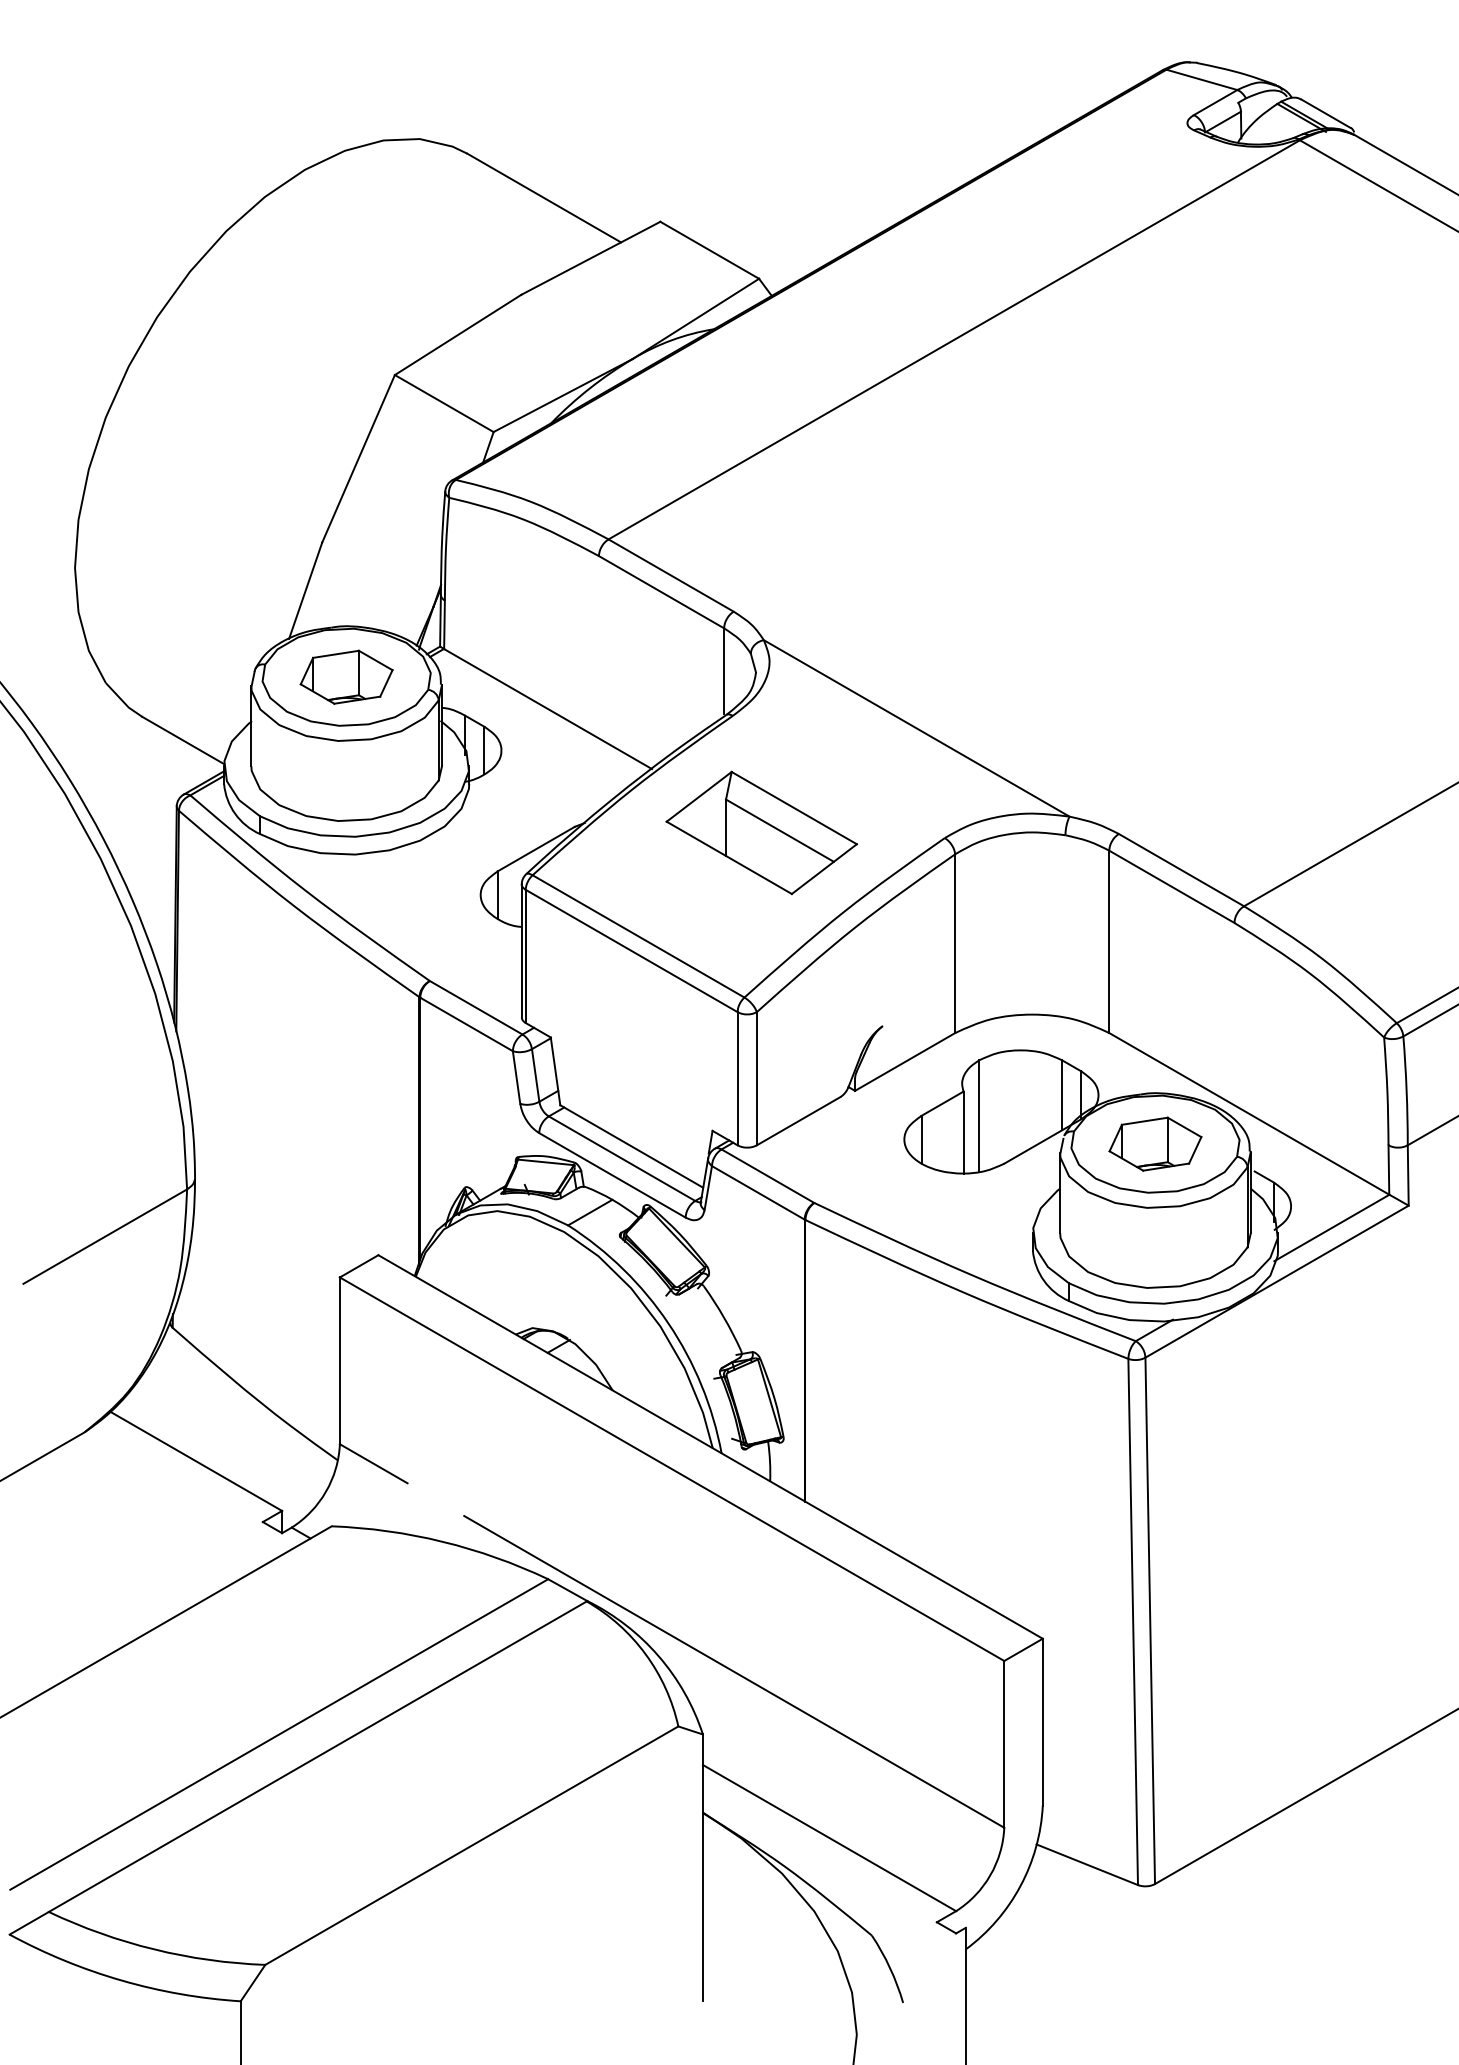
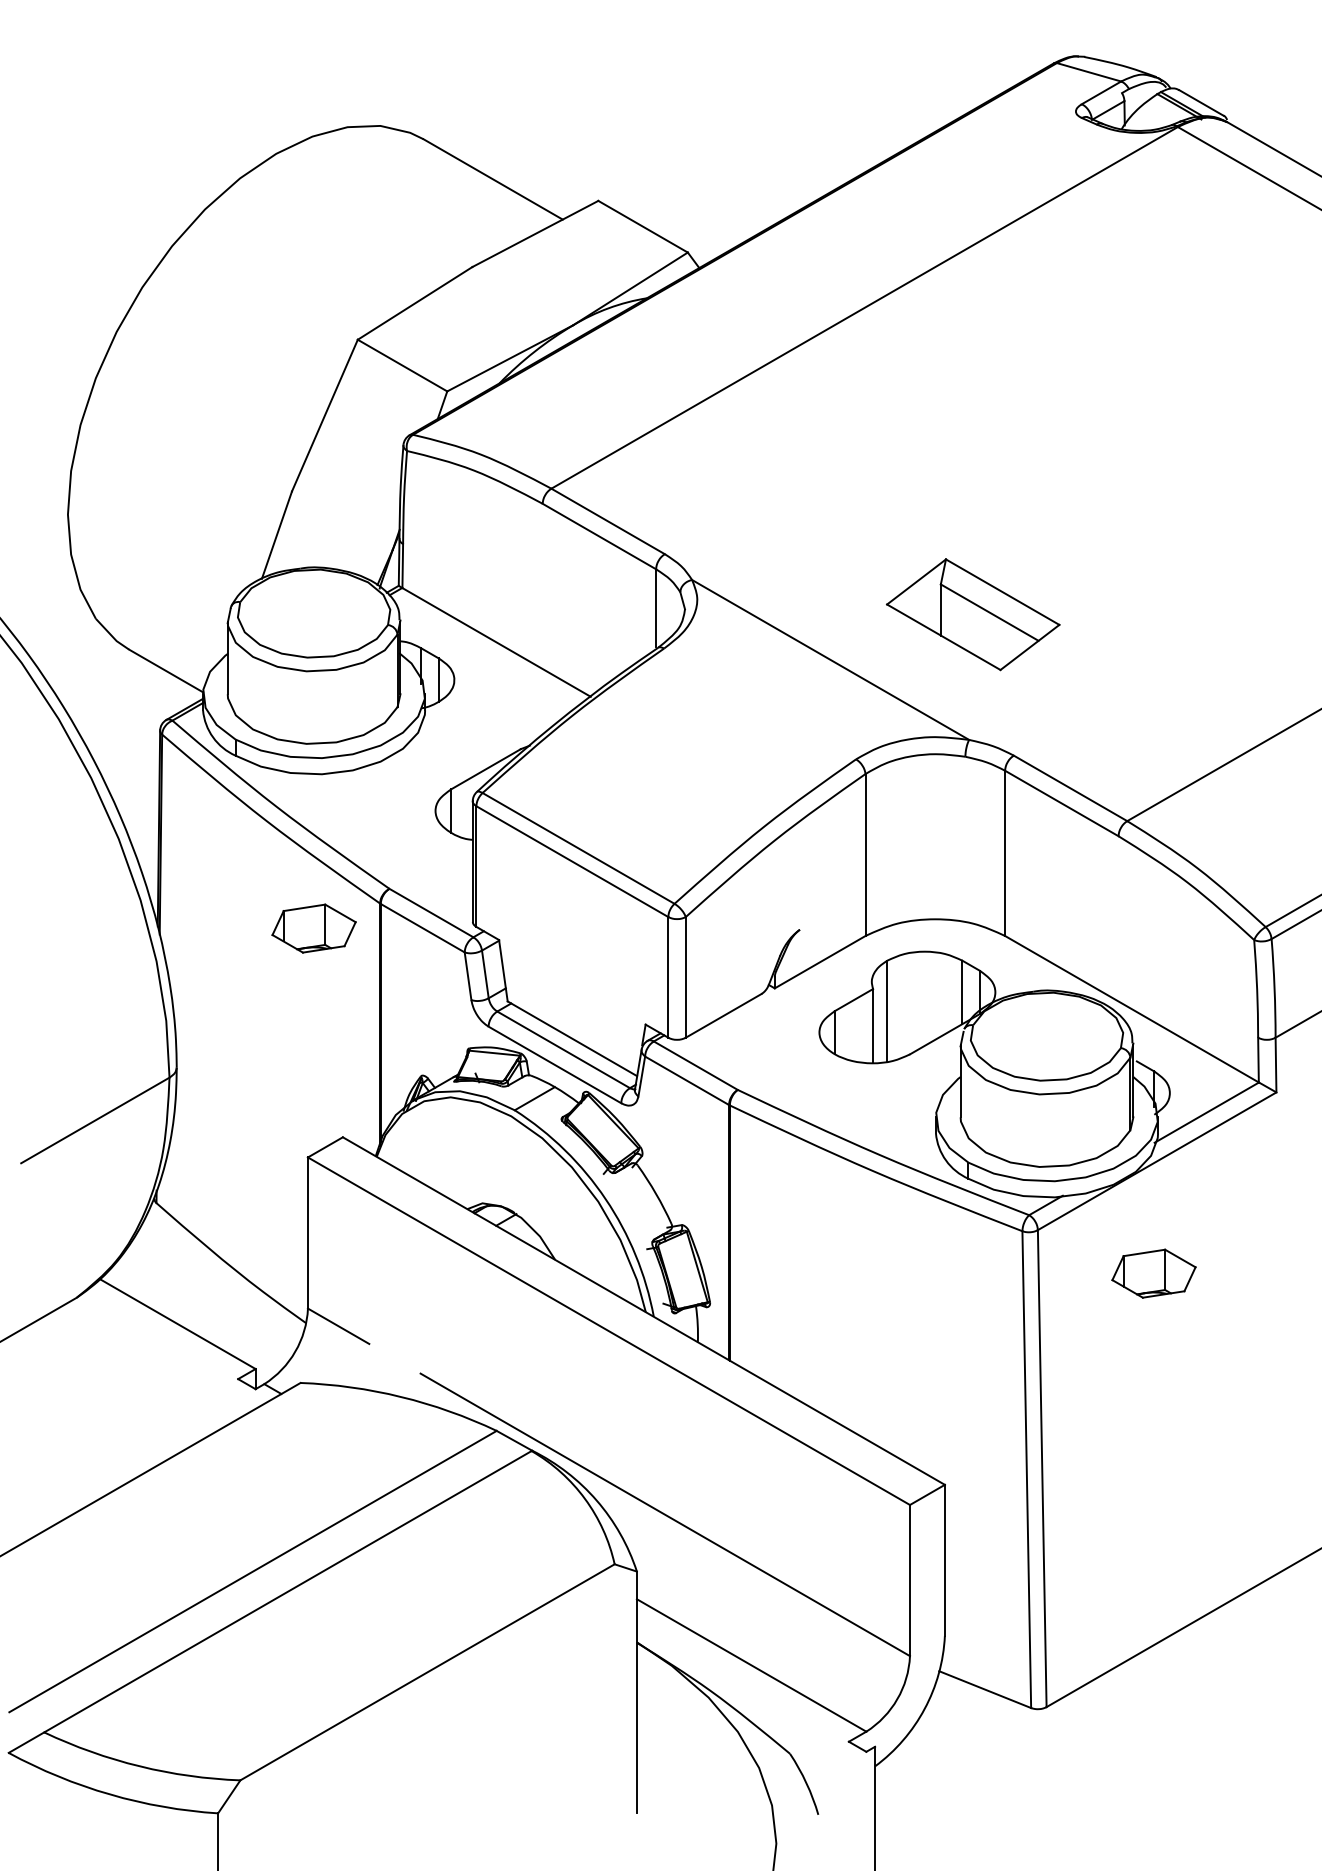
part: (345, 677) -> (313, 928), moved
part: (762, 832) -> (973, 614), moved
part: (1154, 1143) -> (1153, 1273), moved

